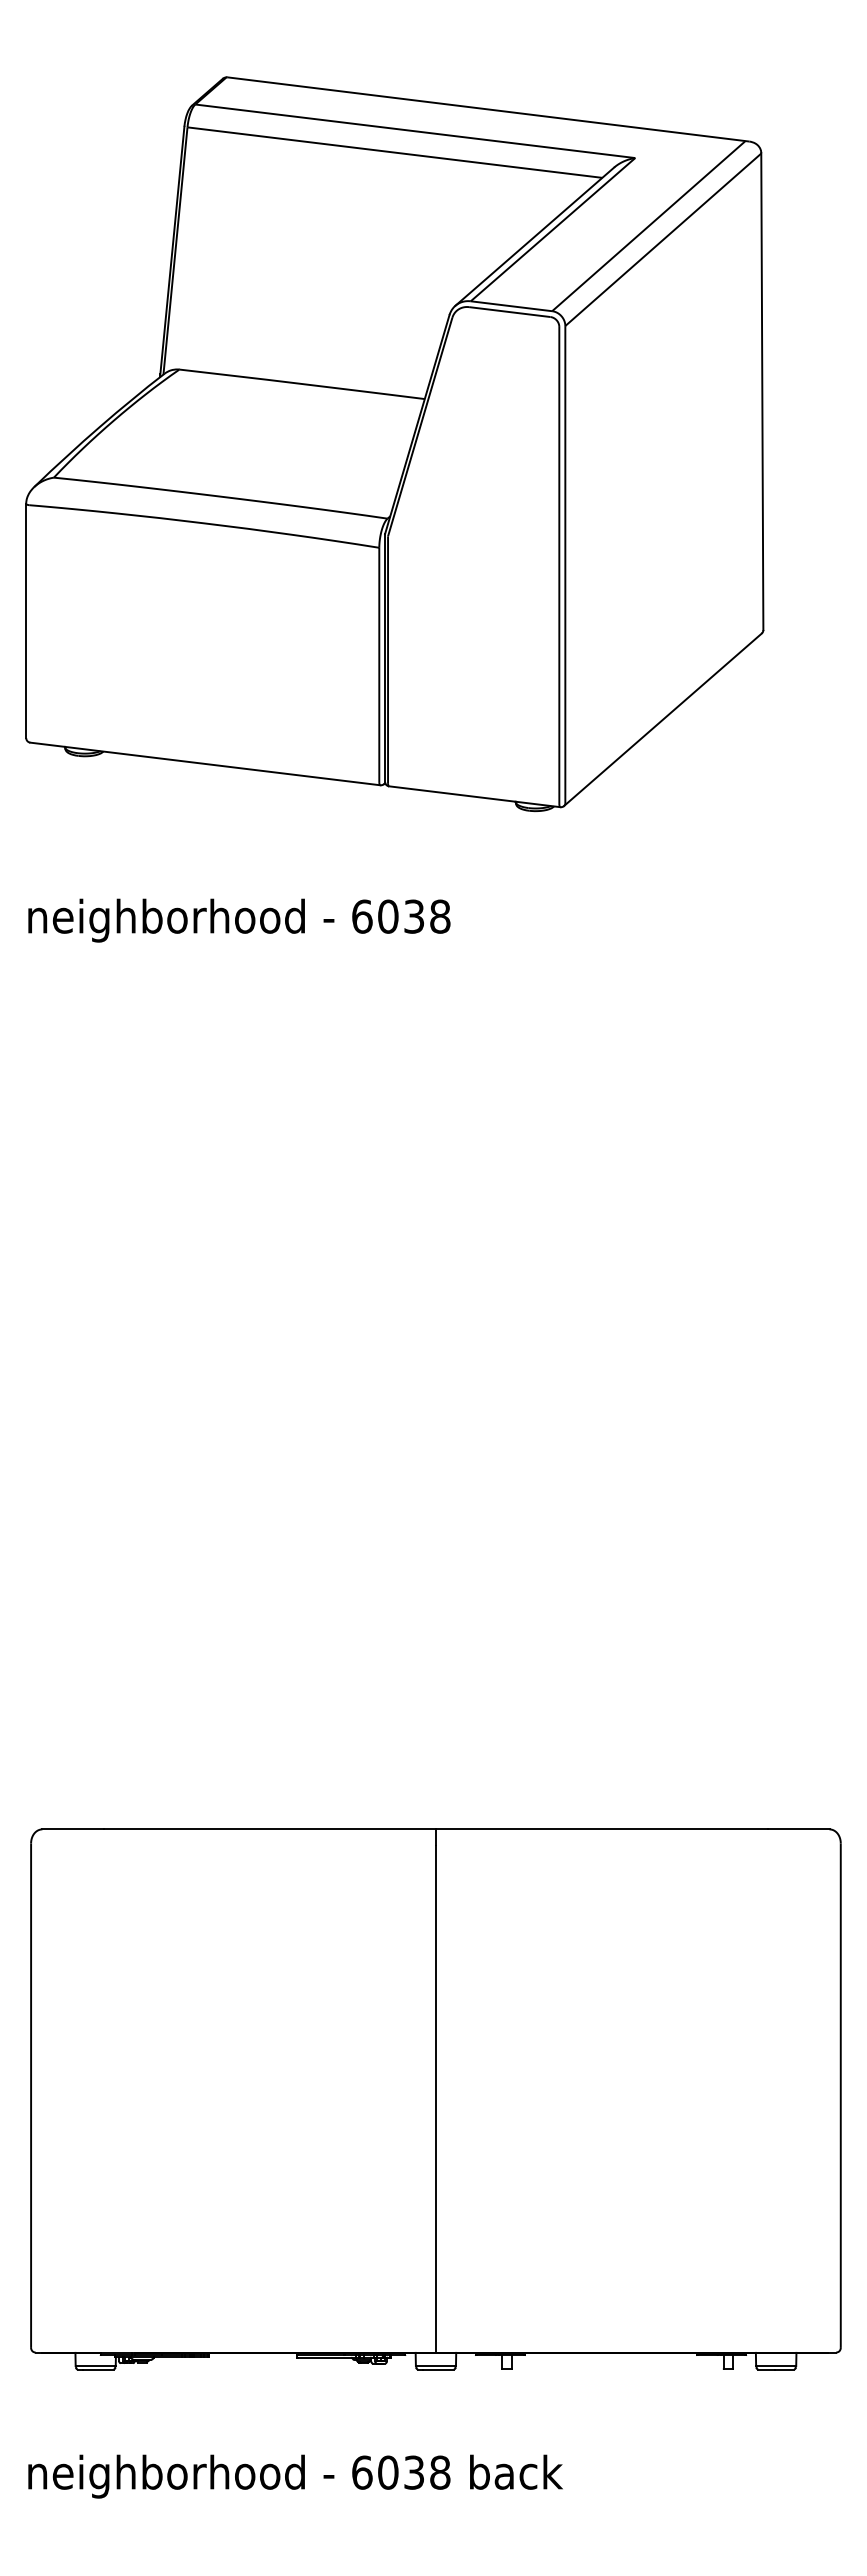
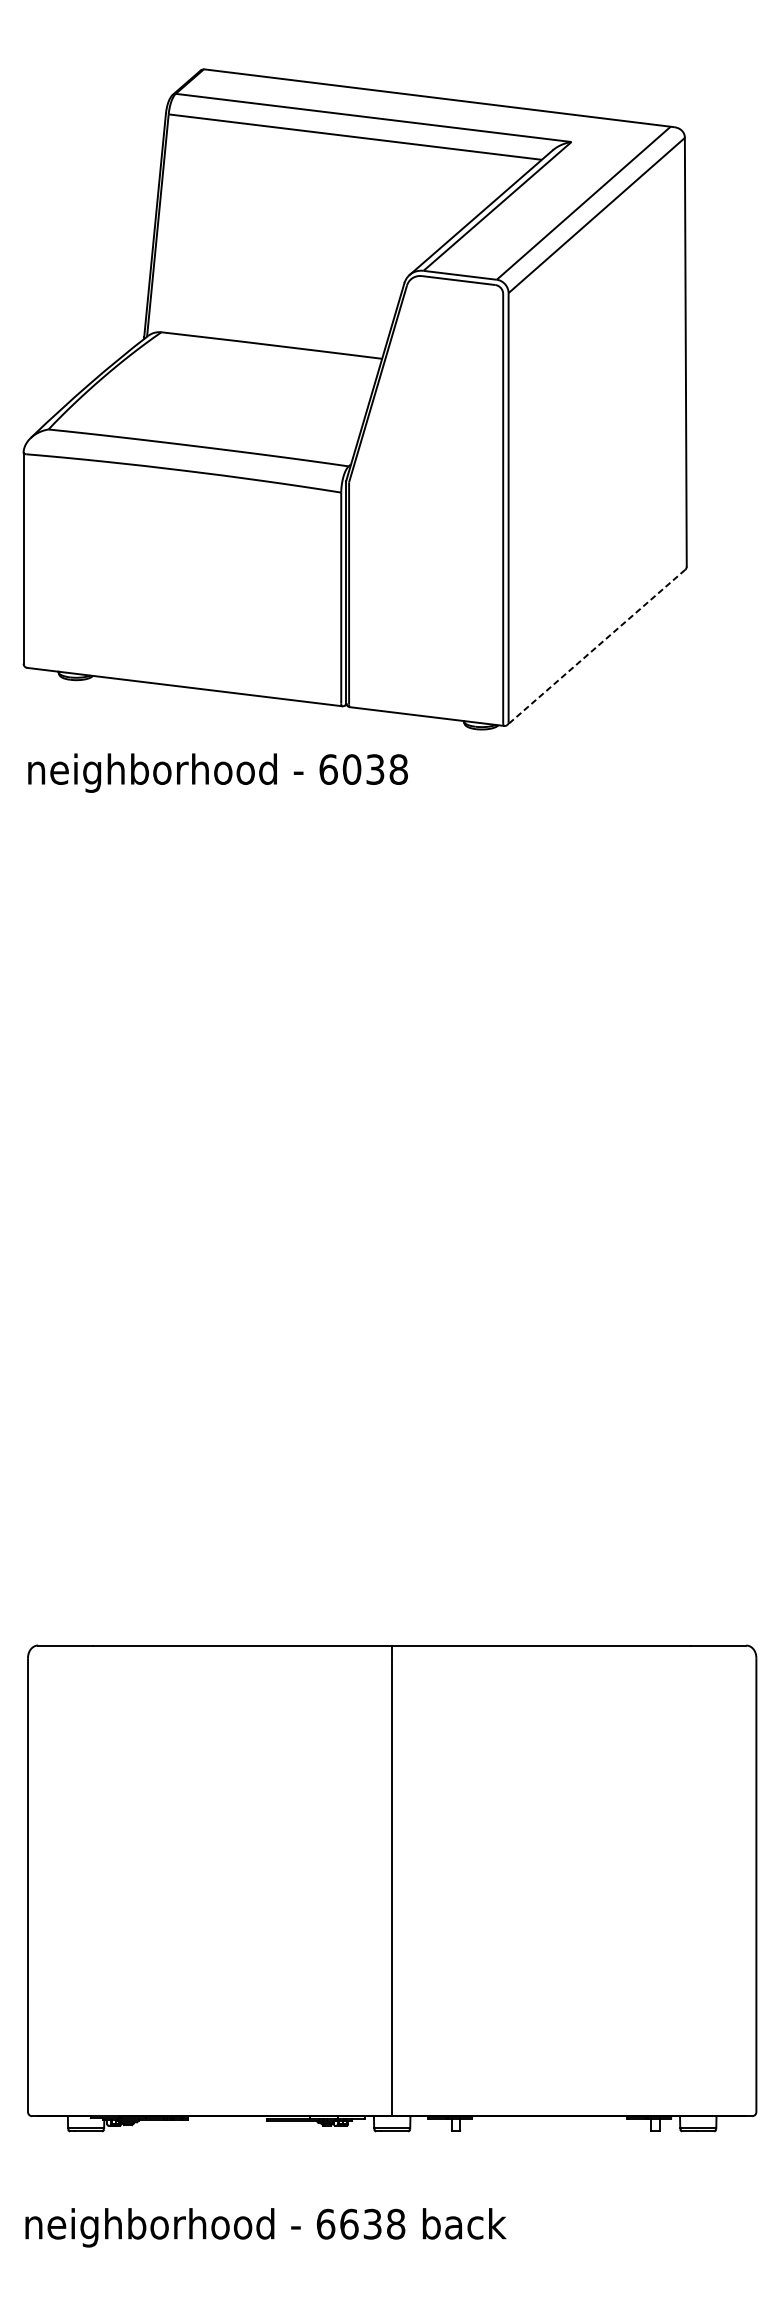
line: (662, 720) -> (596, 647), solid -> dashed
text: (239, 920) -> (218, 773), moved
text: (388, 2472) -> (349, 2224), 6038 -> 6638

